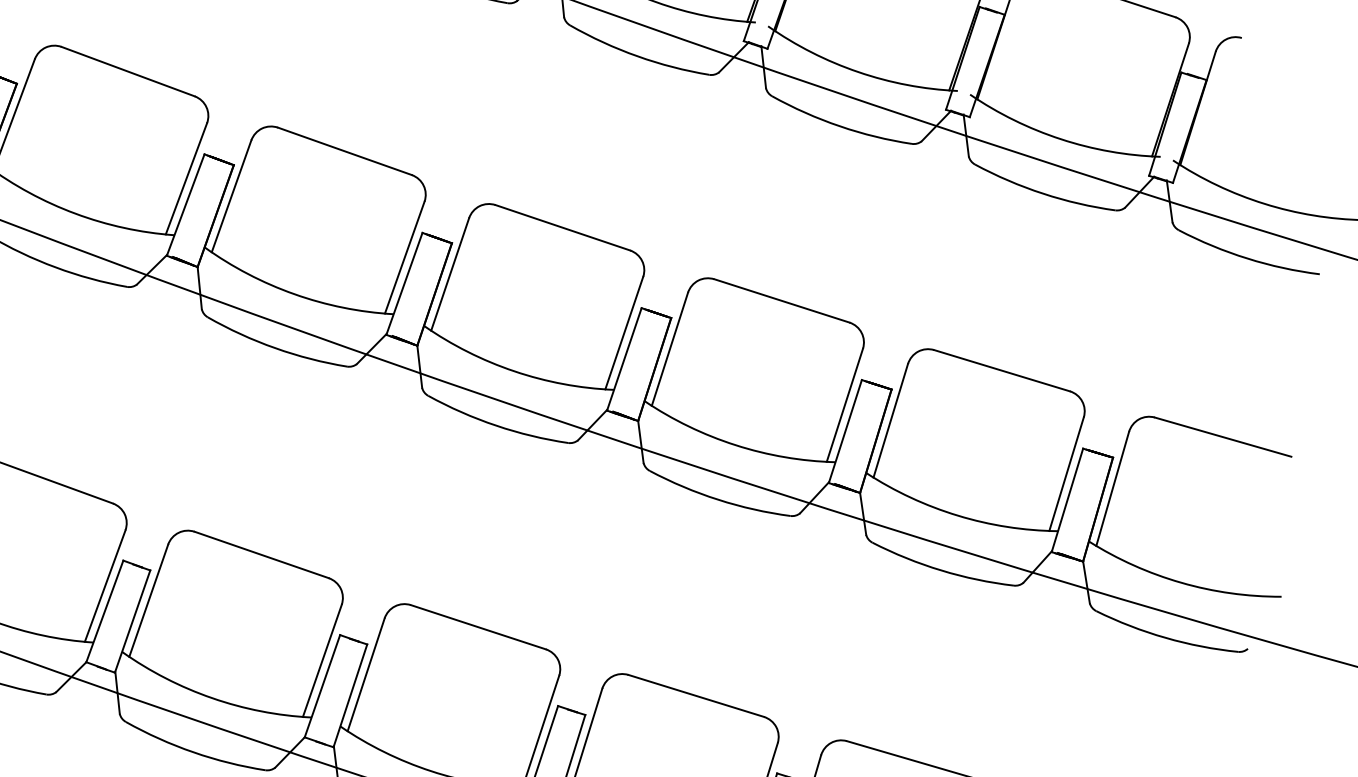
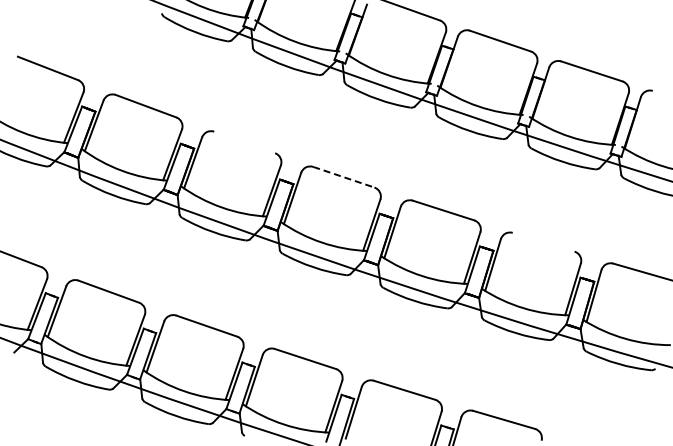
line: (344, 151) -> (244, 142), removed
line: (564, 228) -> (344, 177), solid -> dashed
line: (1001, 369) -> (543, 241), removed

